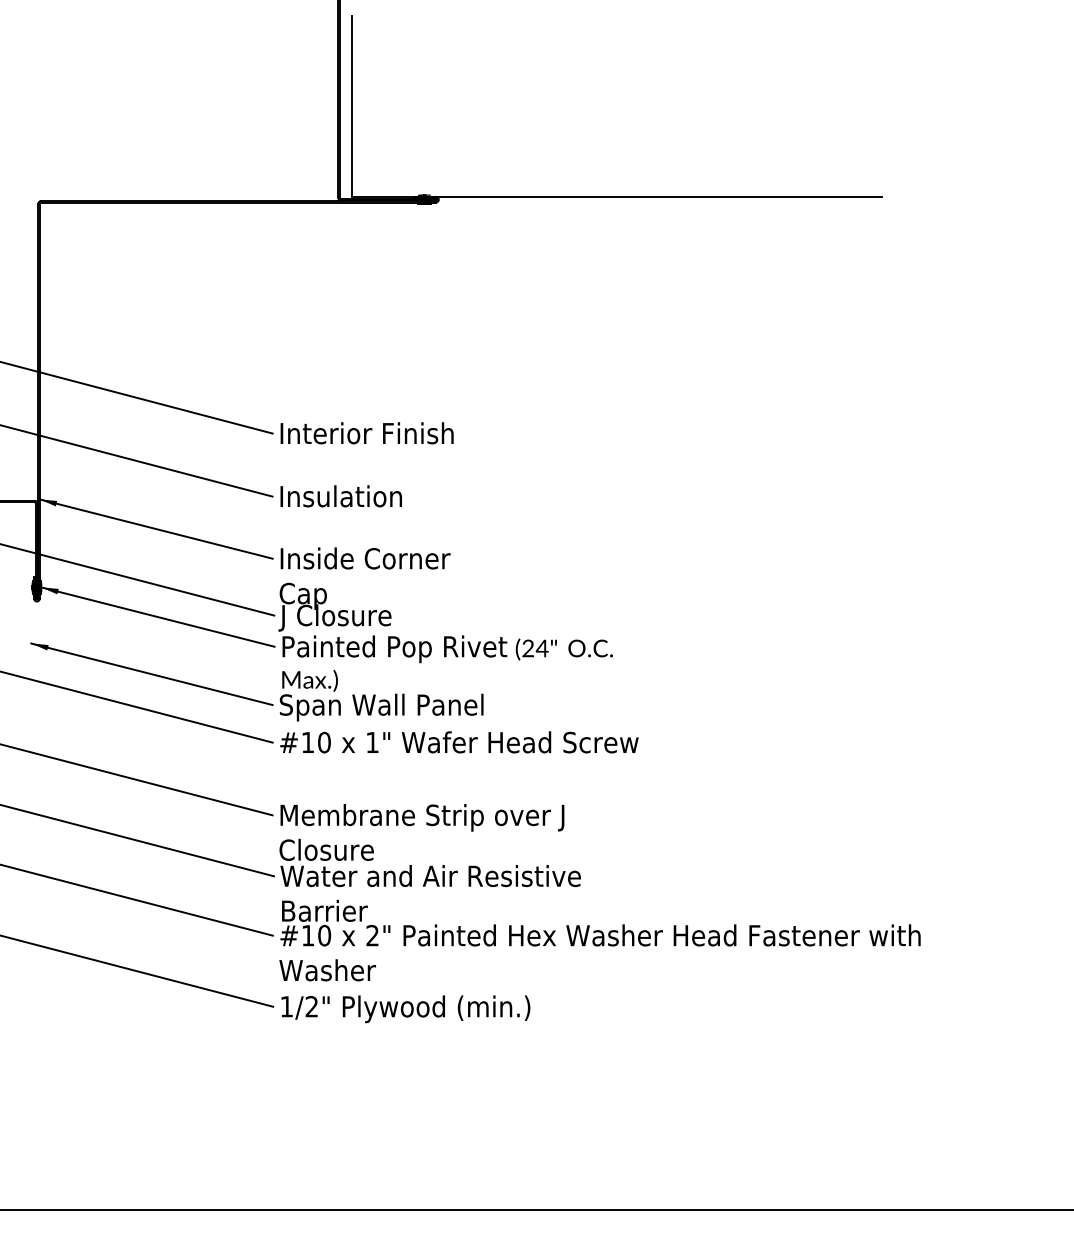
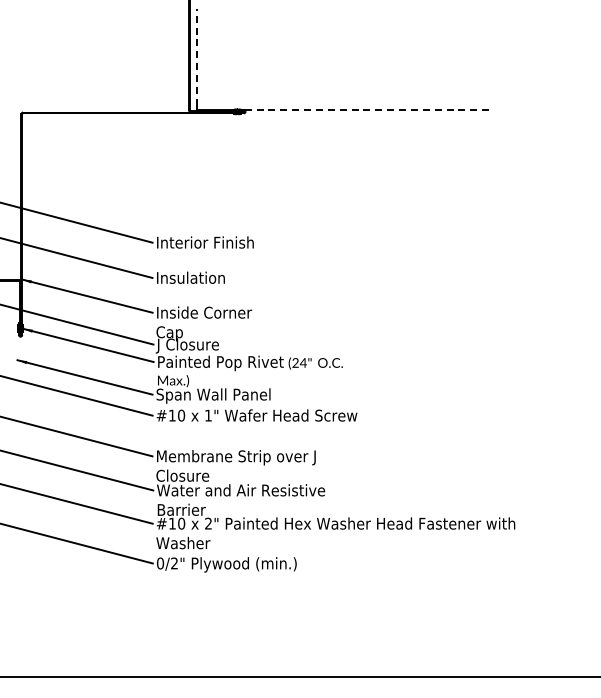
line: (352, 100) -> (197, 56), solid -> dashed
line: (660, 197) -> (369, 110), solid -> dashed
text: (286, 1006) -> (160, 563), 1/2" -> 0/2"

